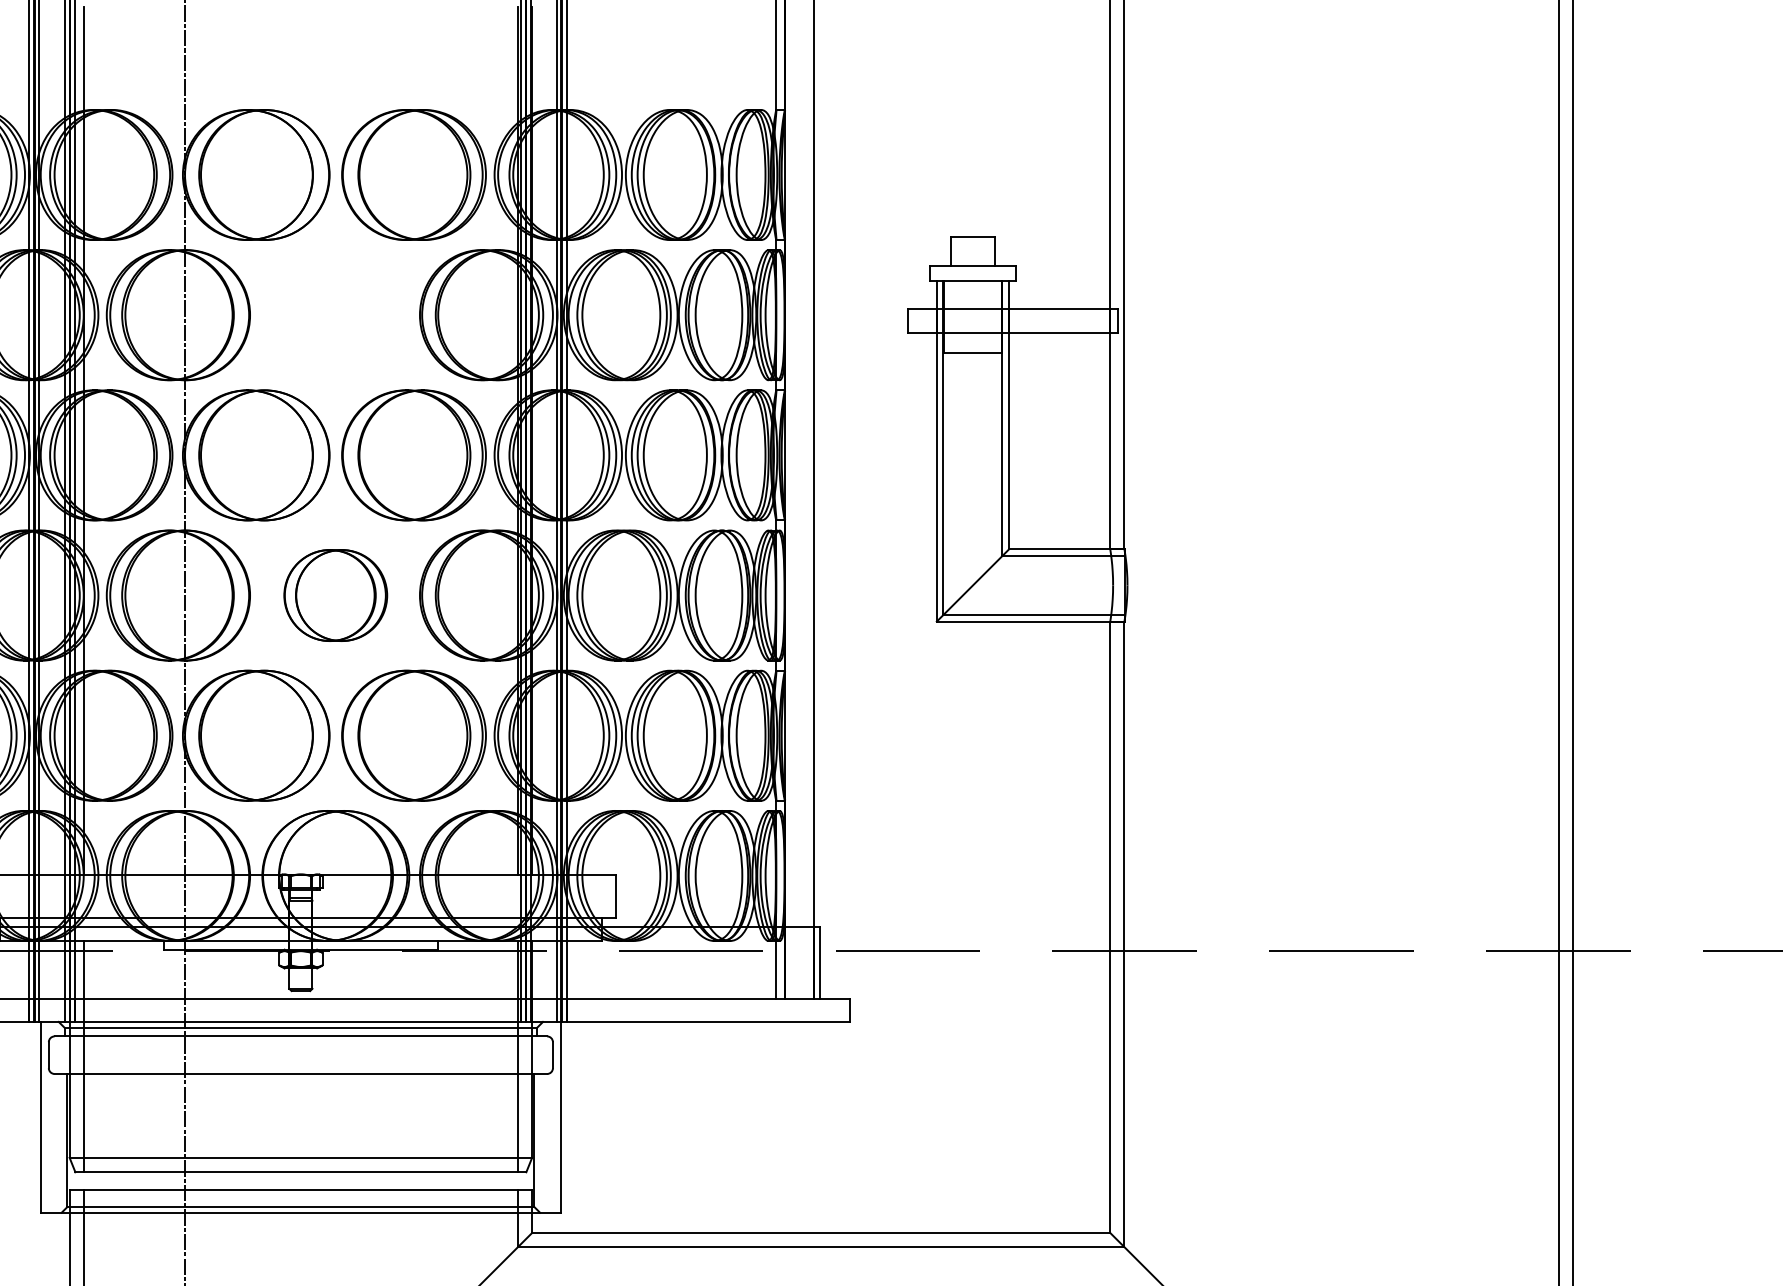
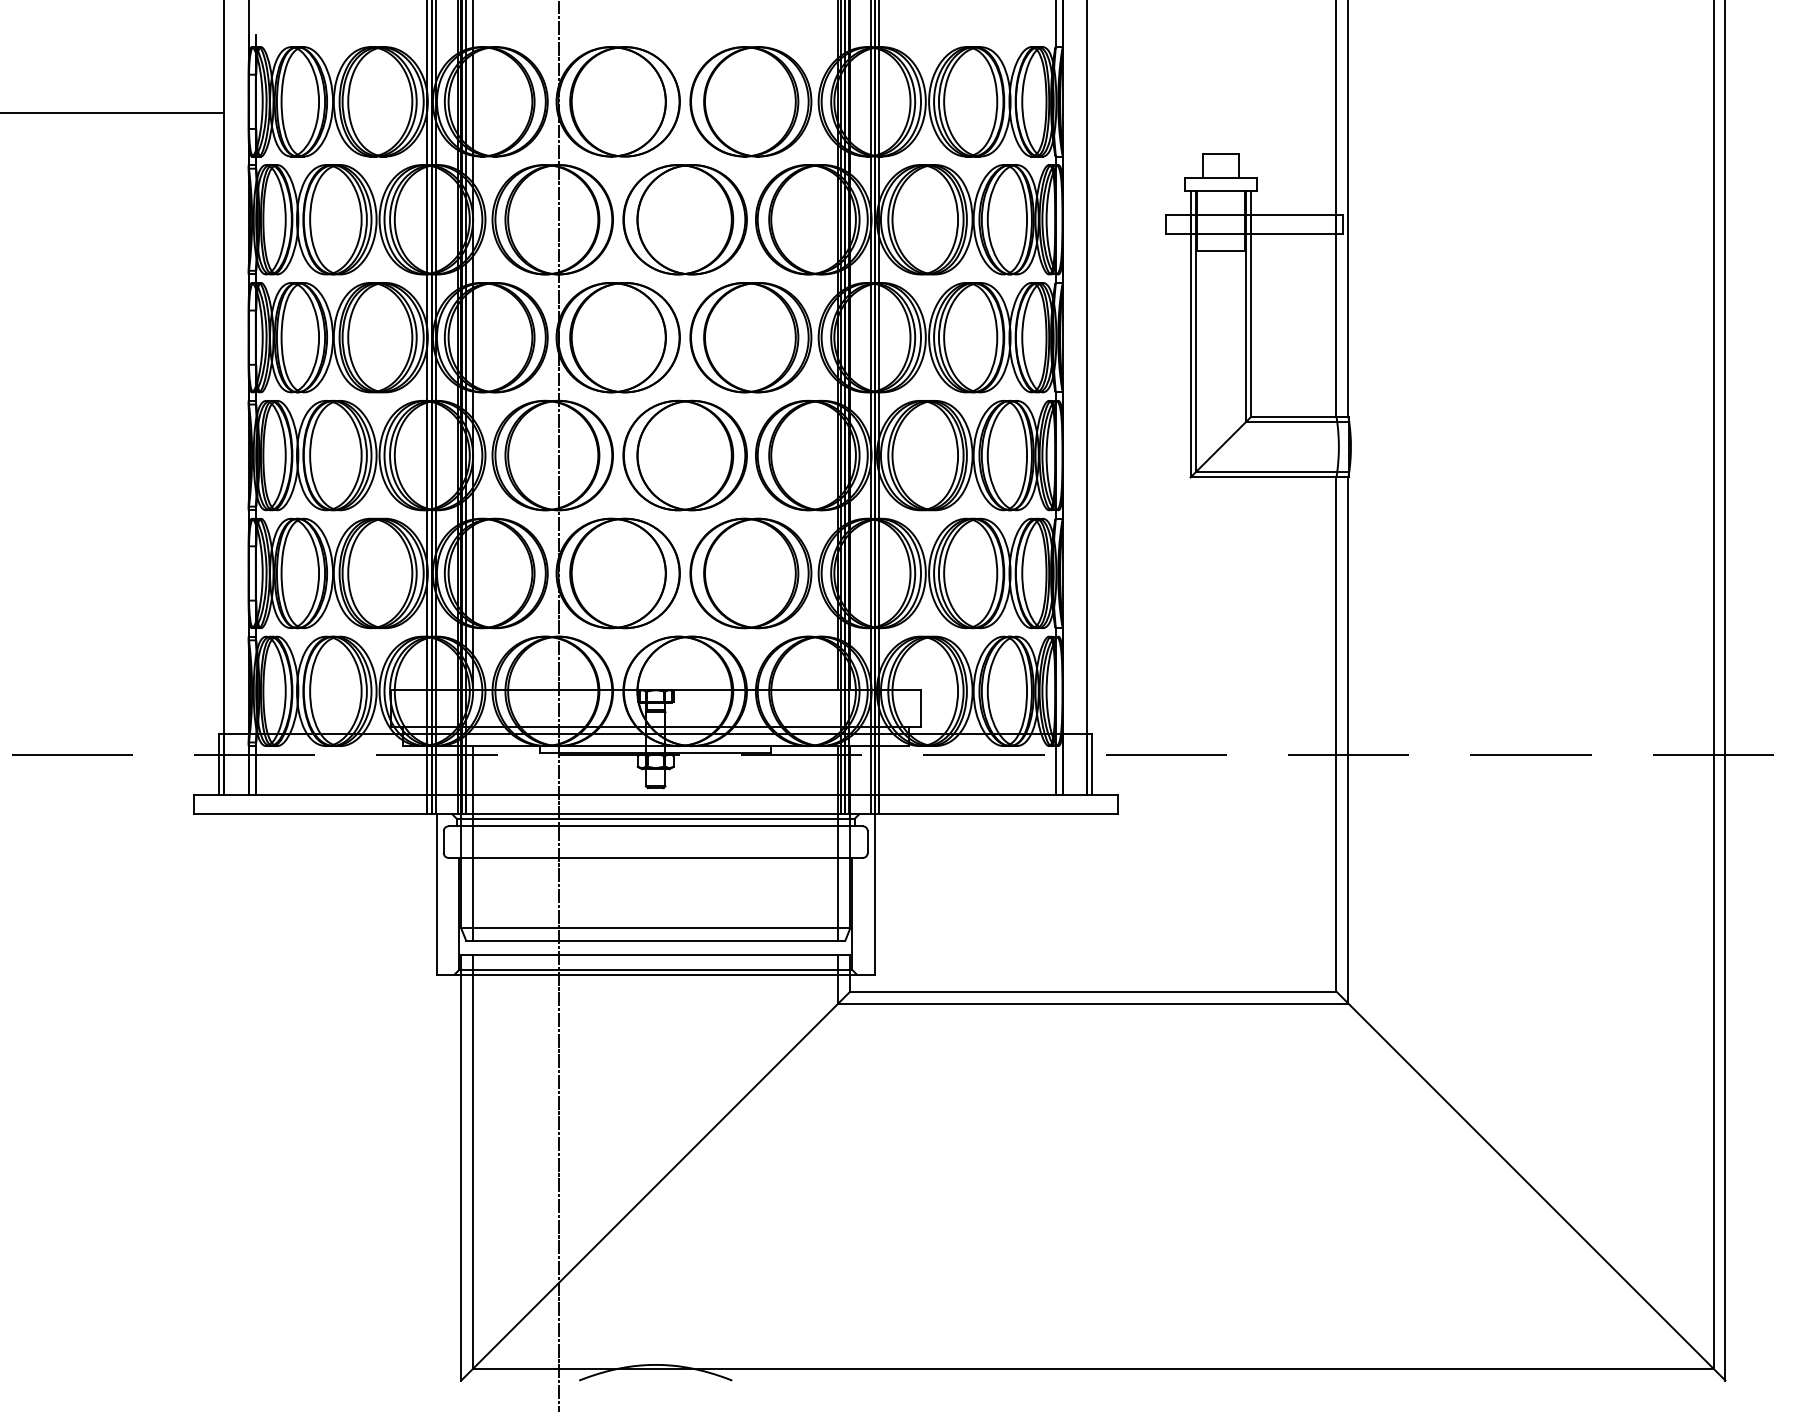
part: (335, 314) -> (684, 219), added
part: (335, 595) -> (684, 455), size x1.43

